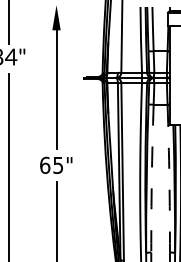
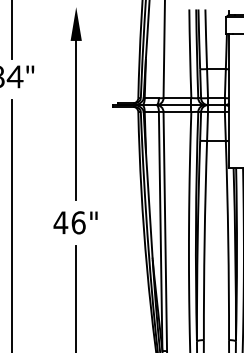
text: (51, 164) -> (69, 221), 65" -> 46"
arc: (151, 178) -> (204, 240), dashed -> solid
arc: (169, 178) -> (228, 240), dashed -> solid

